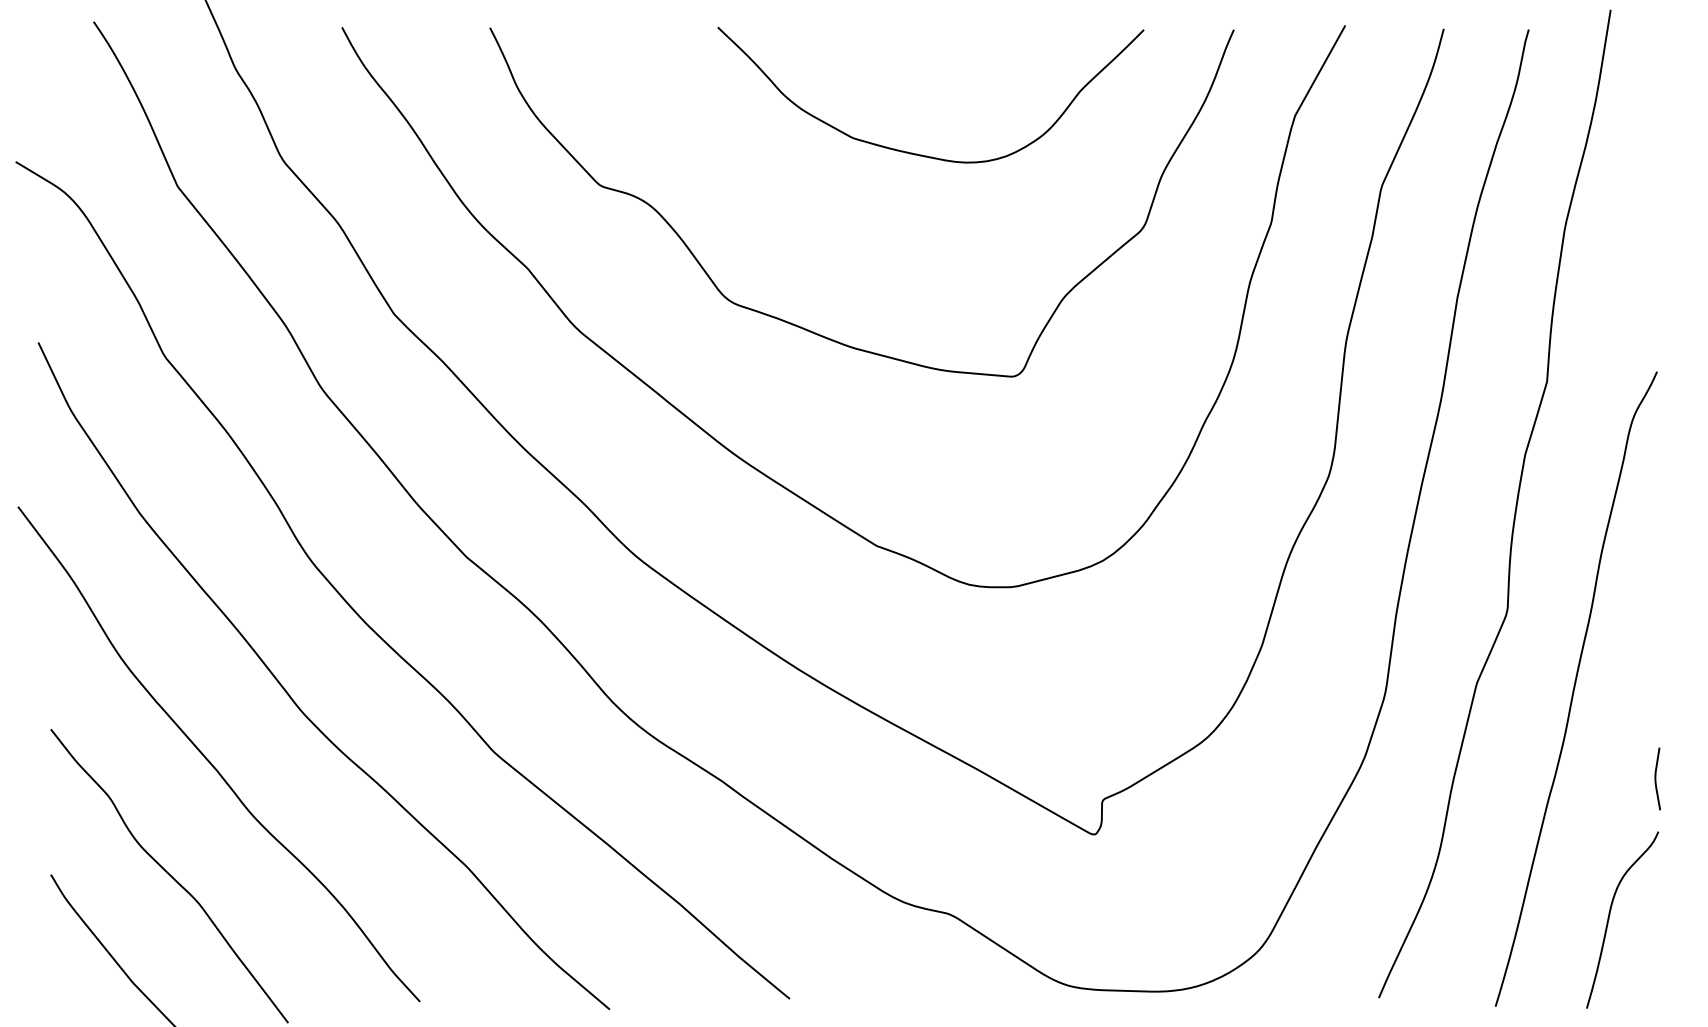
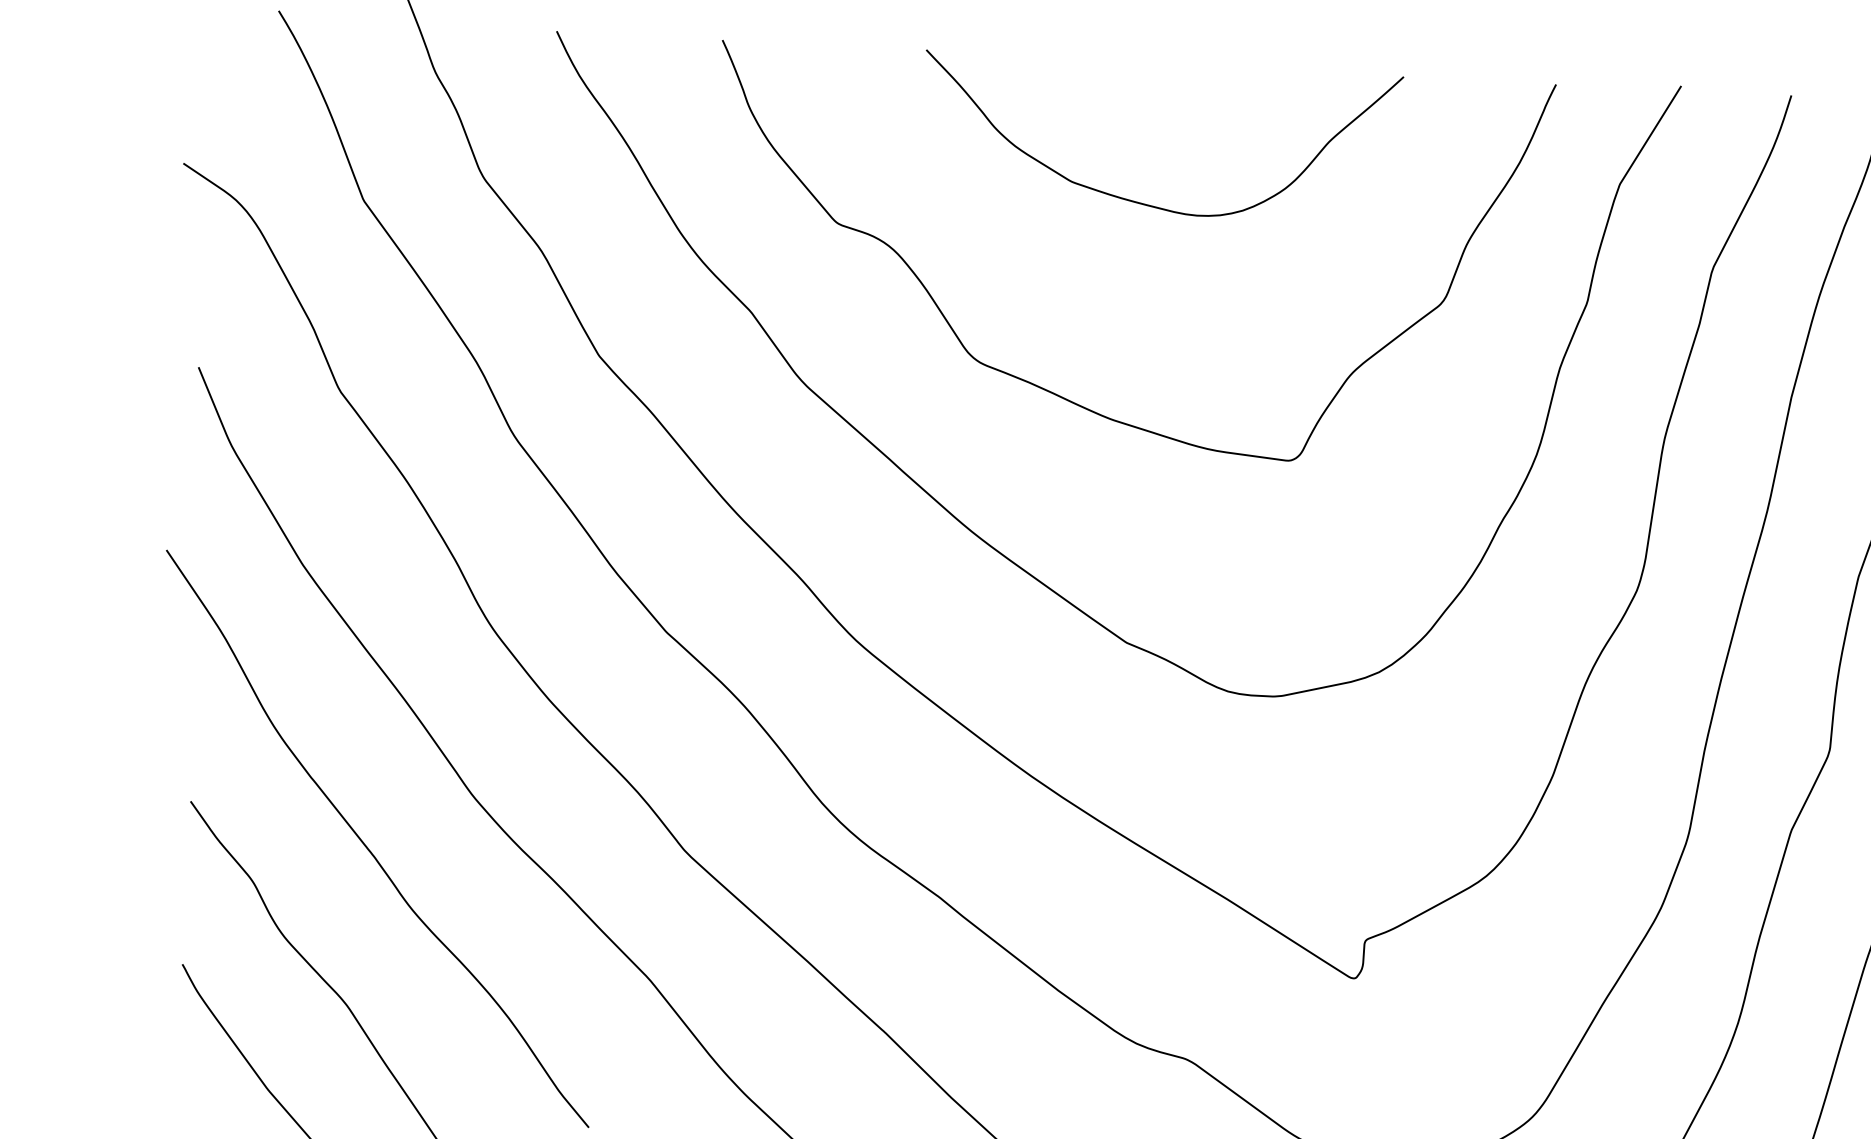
curve: (917, 153) -> (1142, 202), moved

